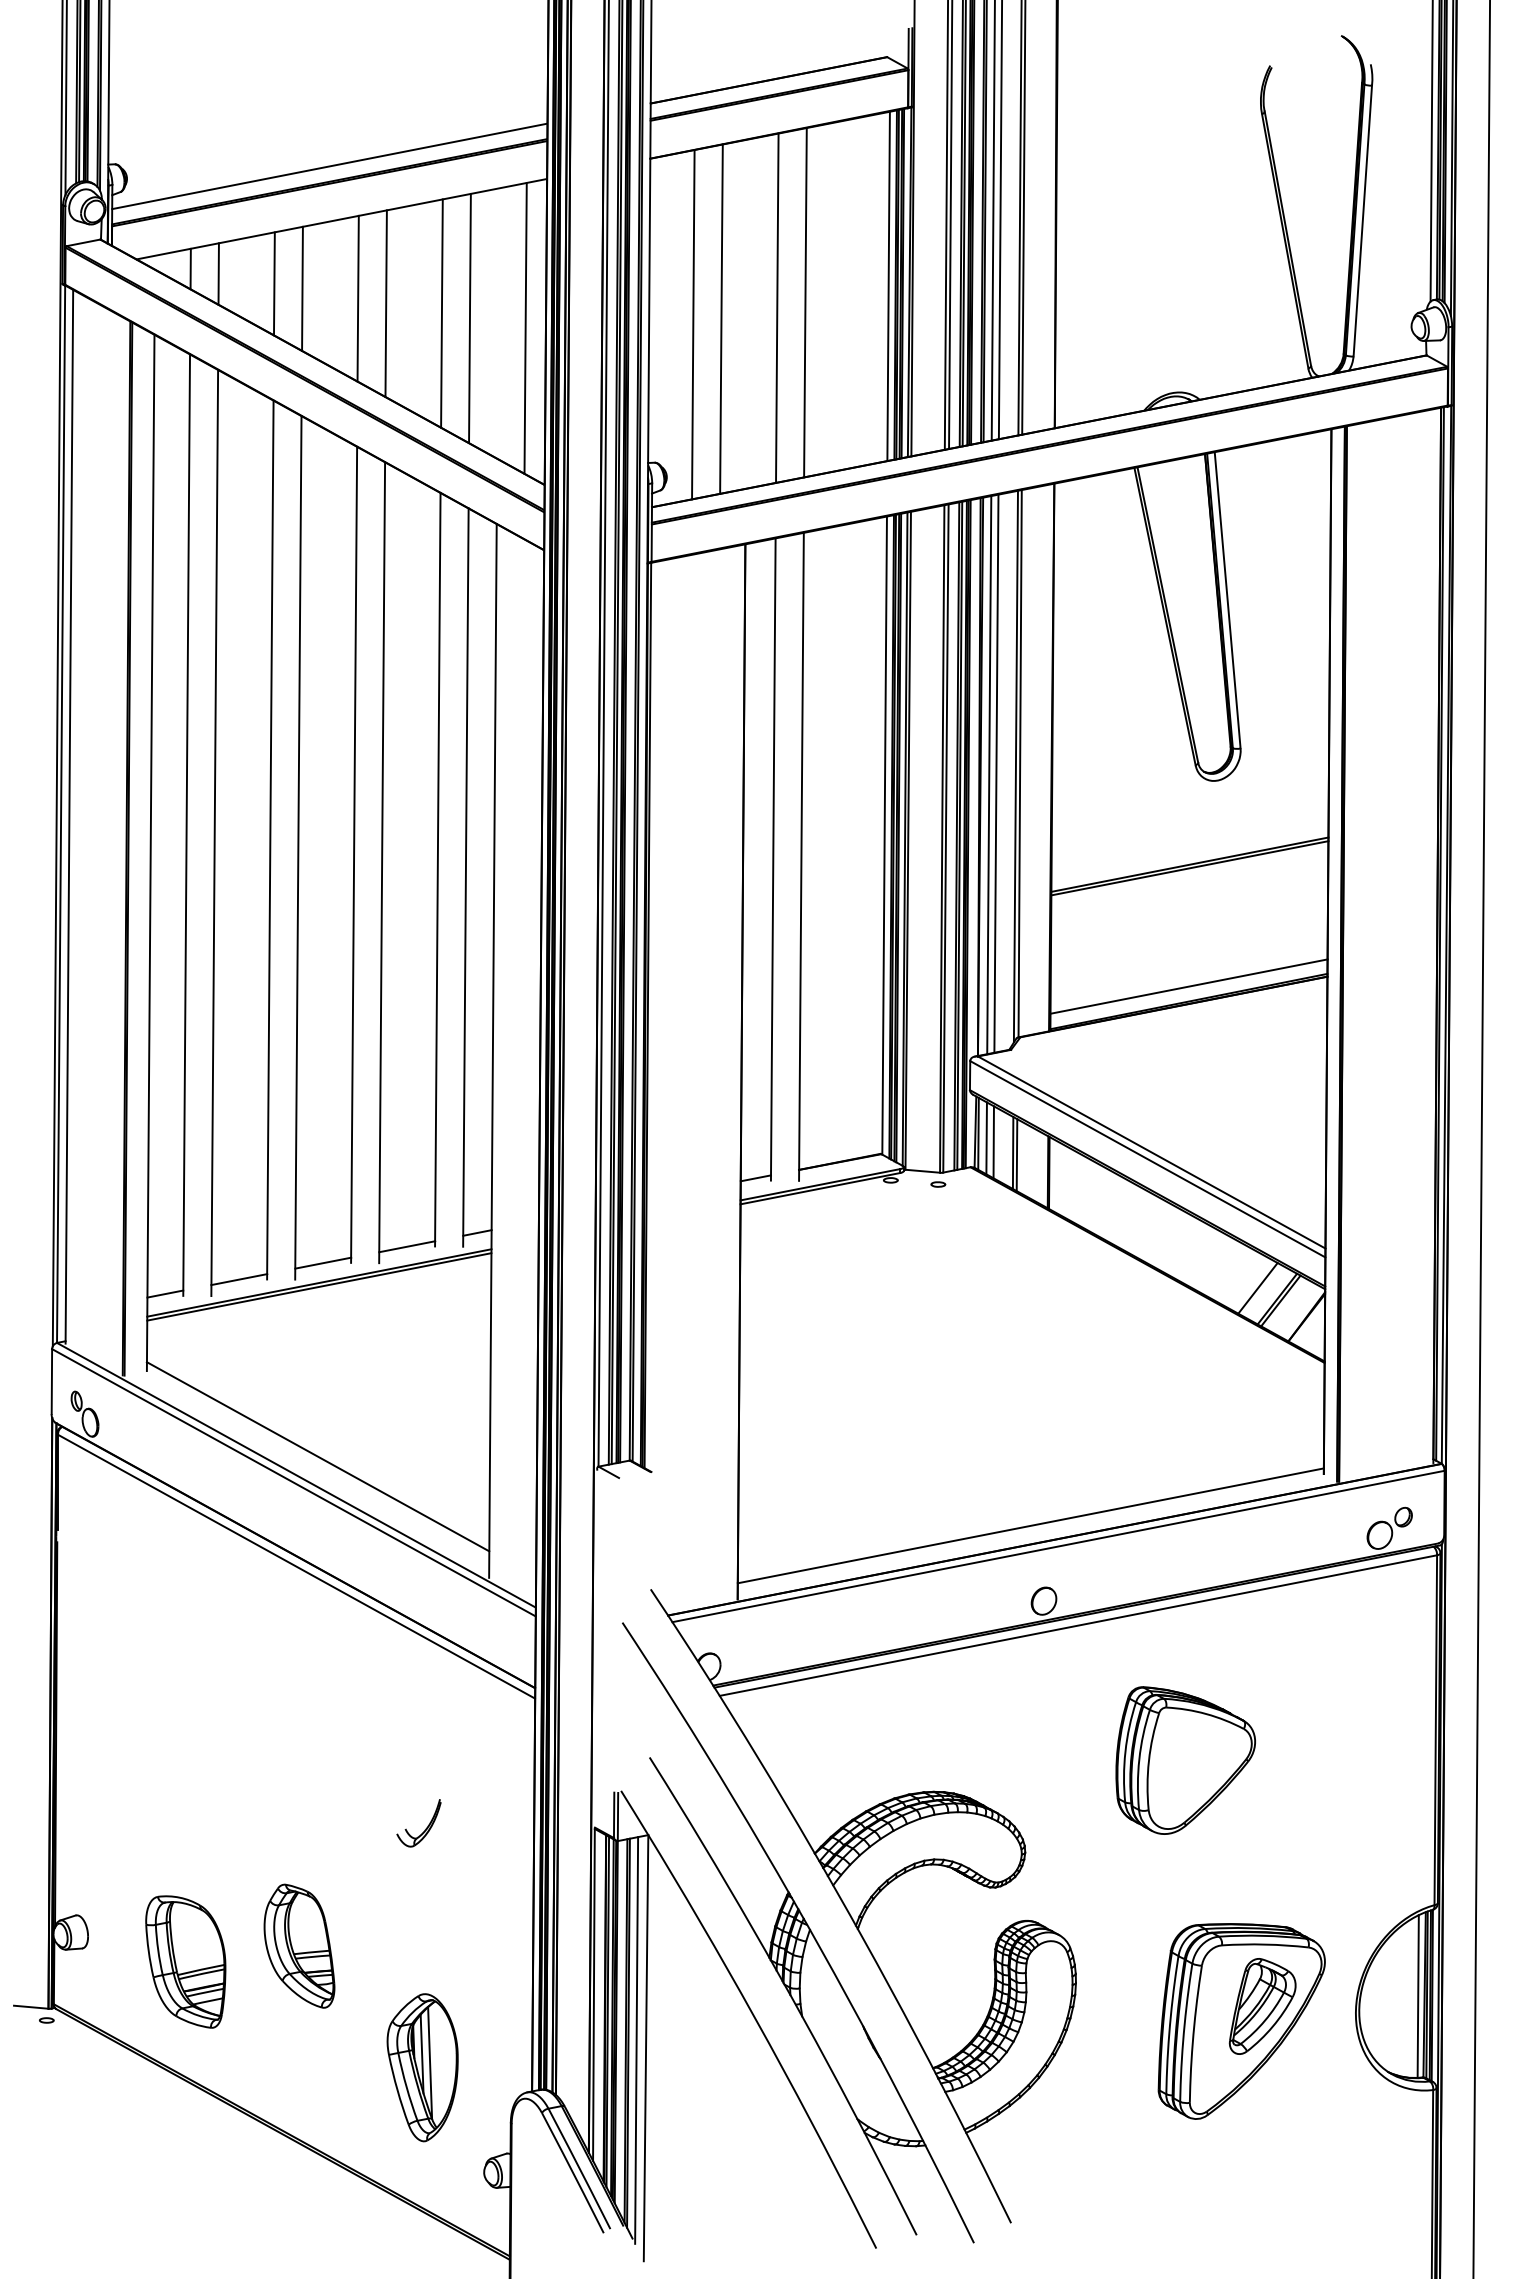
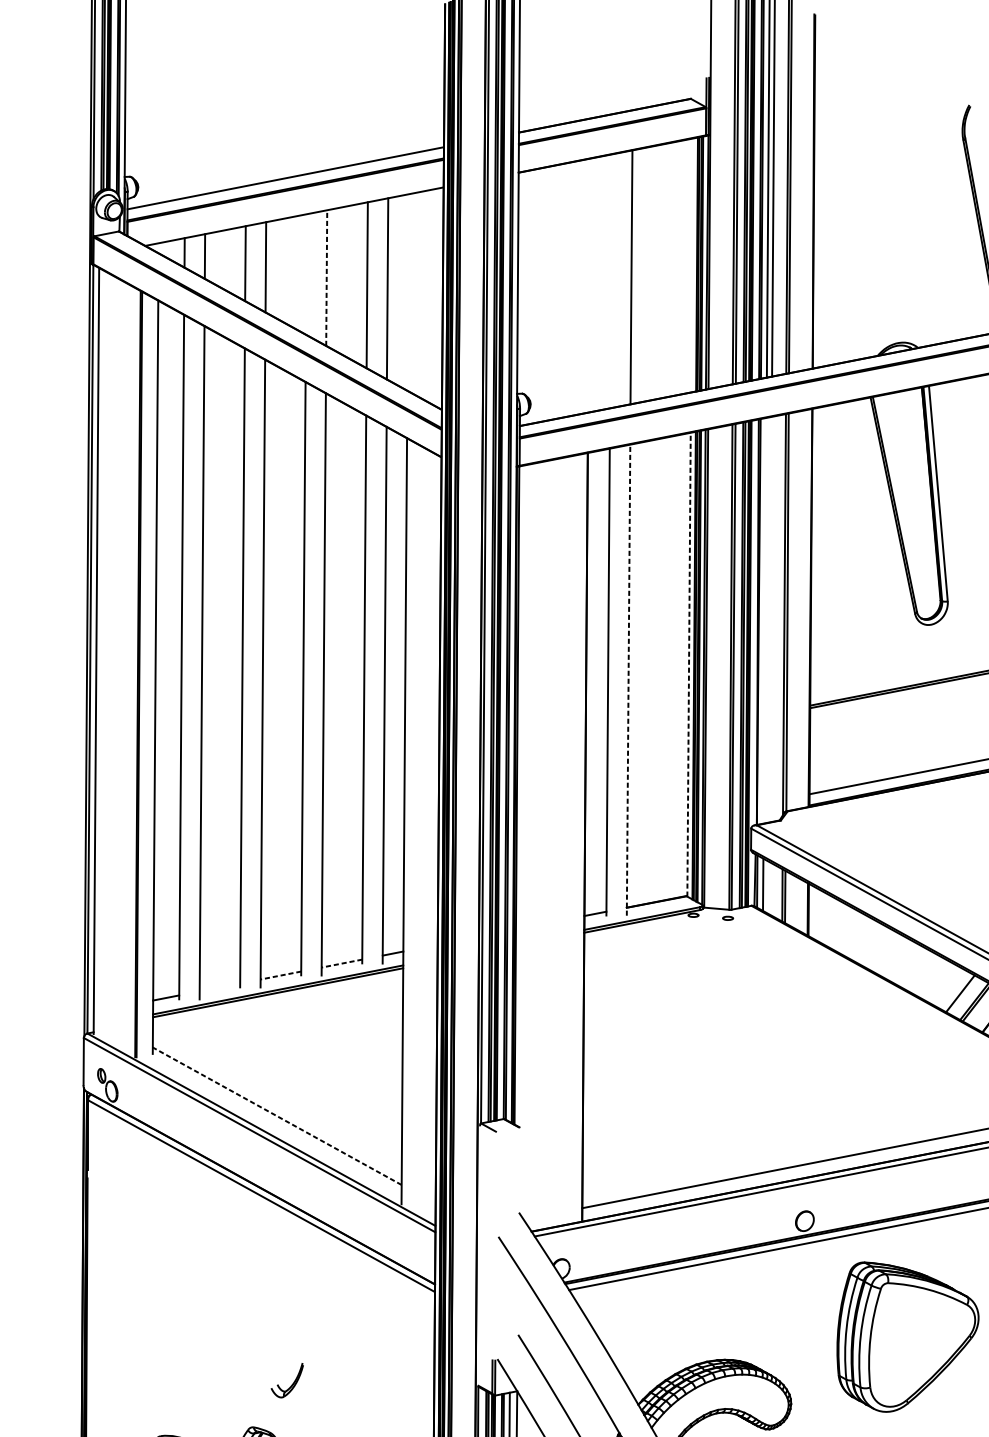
line: (888, 286) -> (691, 265), removed
line: (357, 298) -> (305, 274), removed
line: (386, 303) -> (326, 277), solid -> dashed
line: (777, 307) -> (611, 280), removed
line: (721, 318) -> (570, 288), removed
line: (693, 324) -> (550, 293), removed
line: (525, 327) -> (427, 295), removed
line: (996, 773) -> (770, 619), removed
line: (989, 774) -> (765, 620), removed
line: (884, 834) -> (688, 663), solid -> dashed
line: (801, 856) -> (628, 679), solid -> dashed
line: (993, 1142) -> (768, 887), removed
line: (406, 1246) -> (341, 963), solid -> dashed
line: (322, 1263) -> (280, 975), solid -> dashed
line: (239, 1279) -> (220, 987), removed
line: (318, 1456) -> (277, 1116), solid -> dashed
part: (1185, 1760) -> (907, 1337), size x1.4
part: (425, 1828) -> (292, 1384), moved

